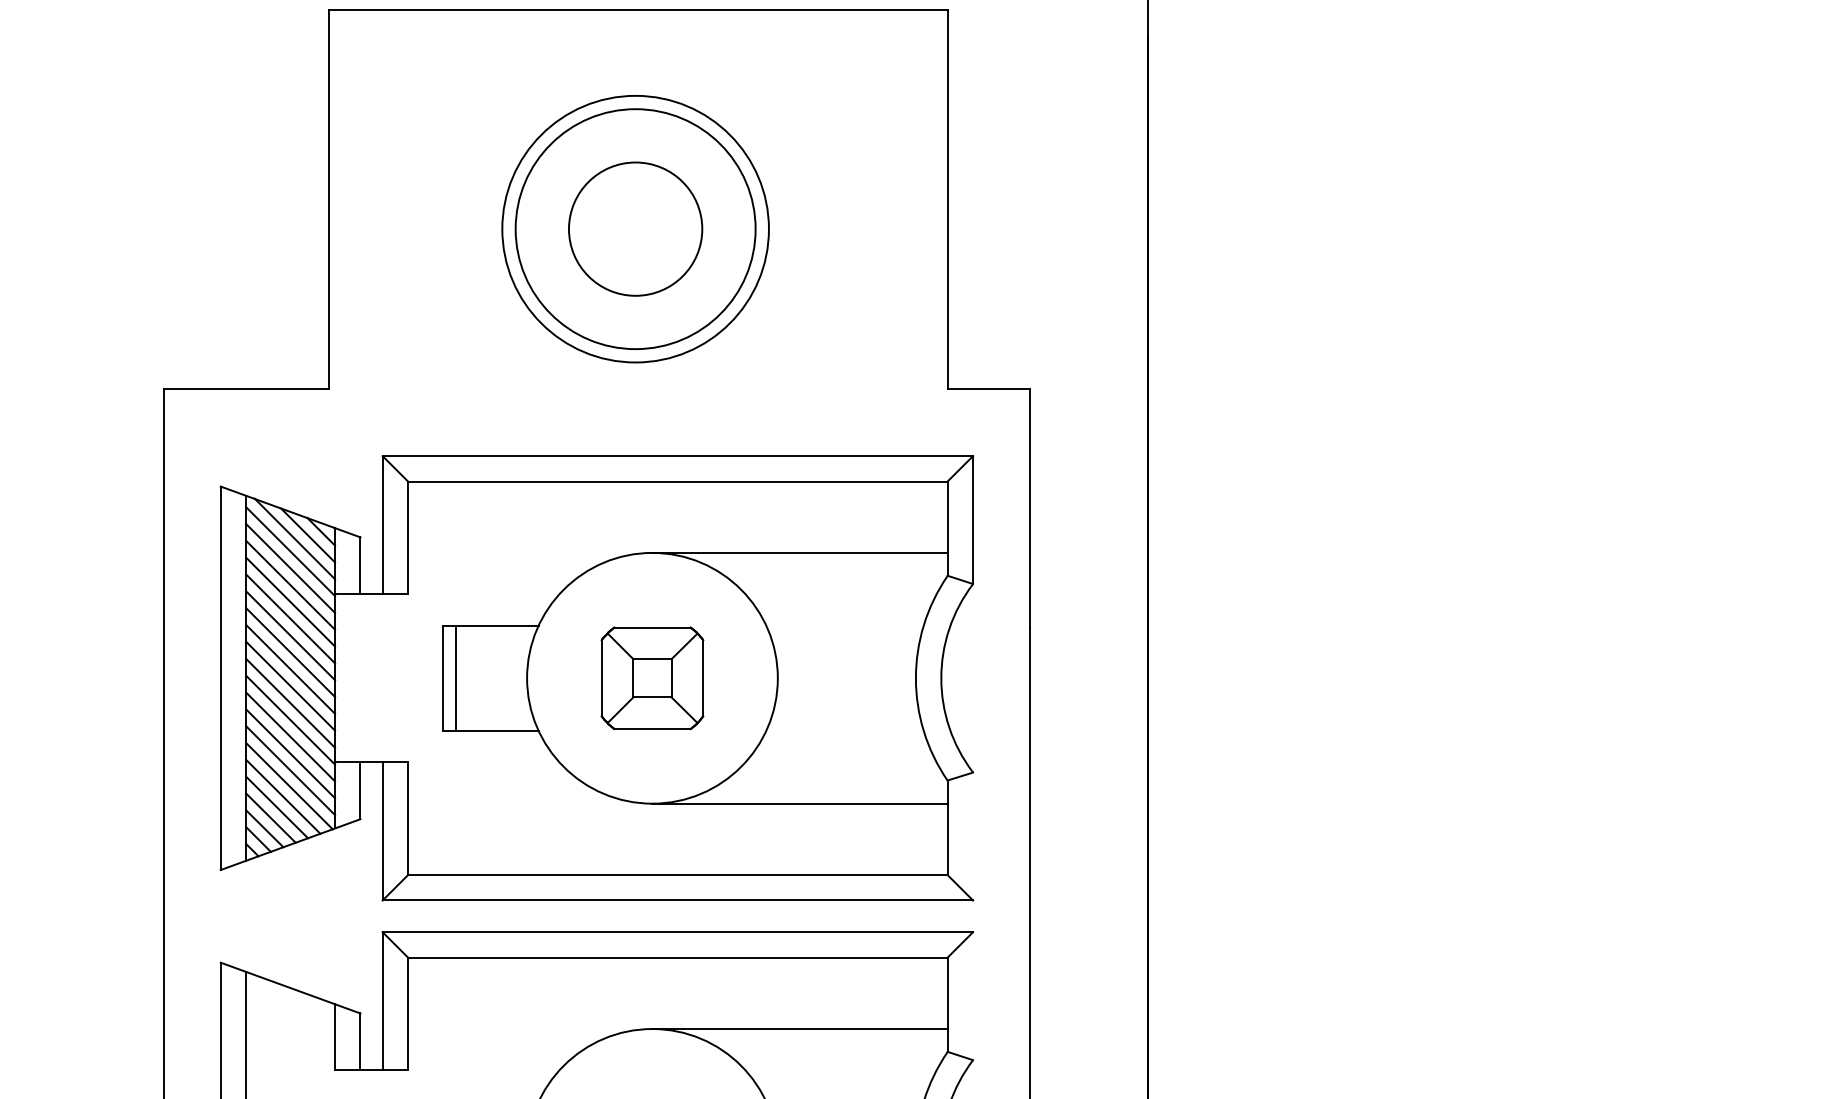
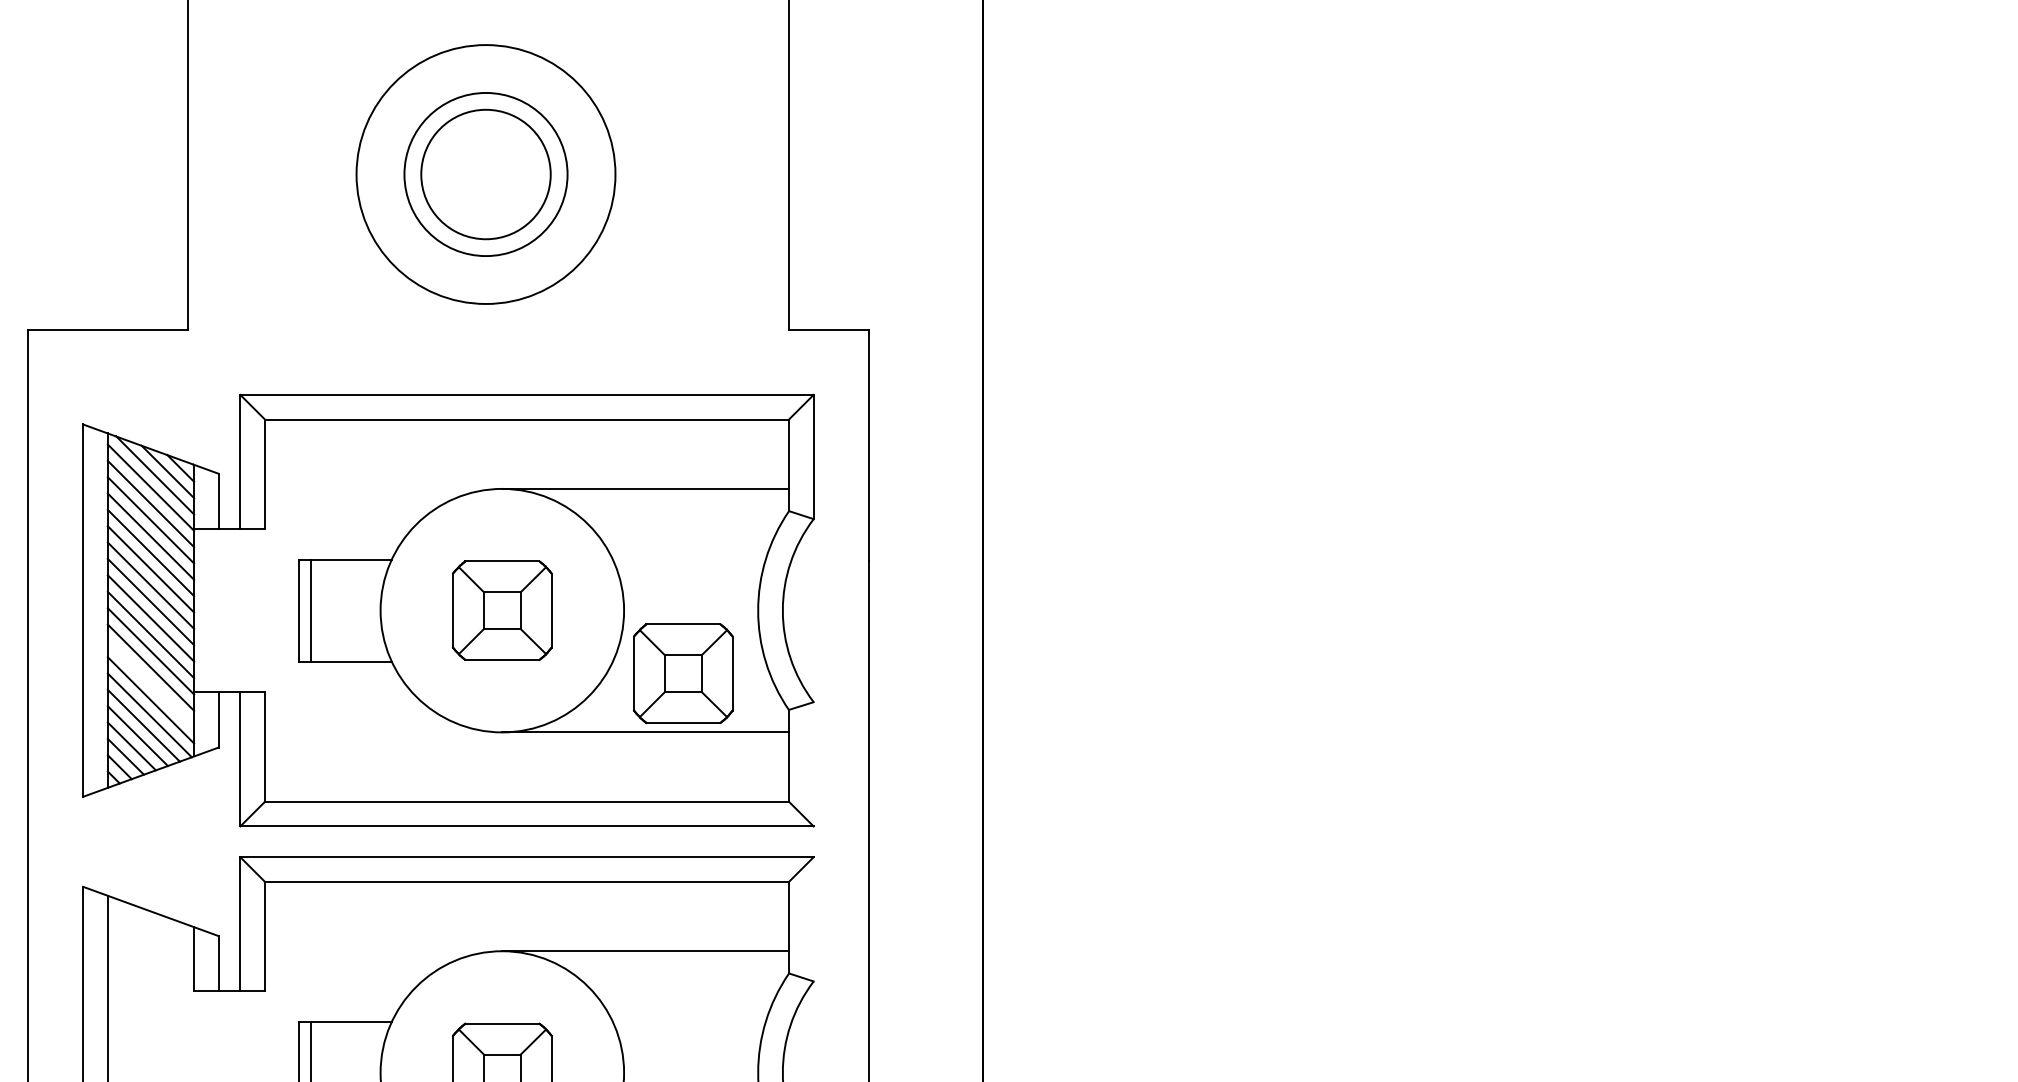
circle: (635, 229) -> (485, 174), size x0.7
part: (839, 743) -> (683, 673), added
line: (290, 753) -> (150, 683), removed

